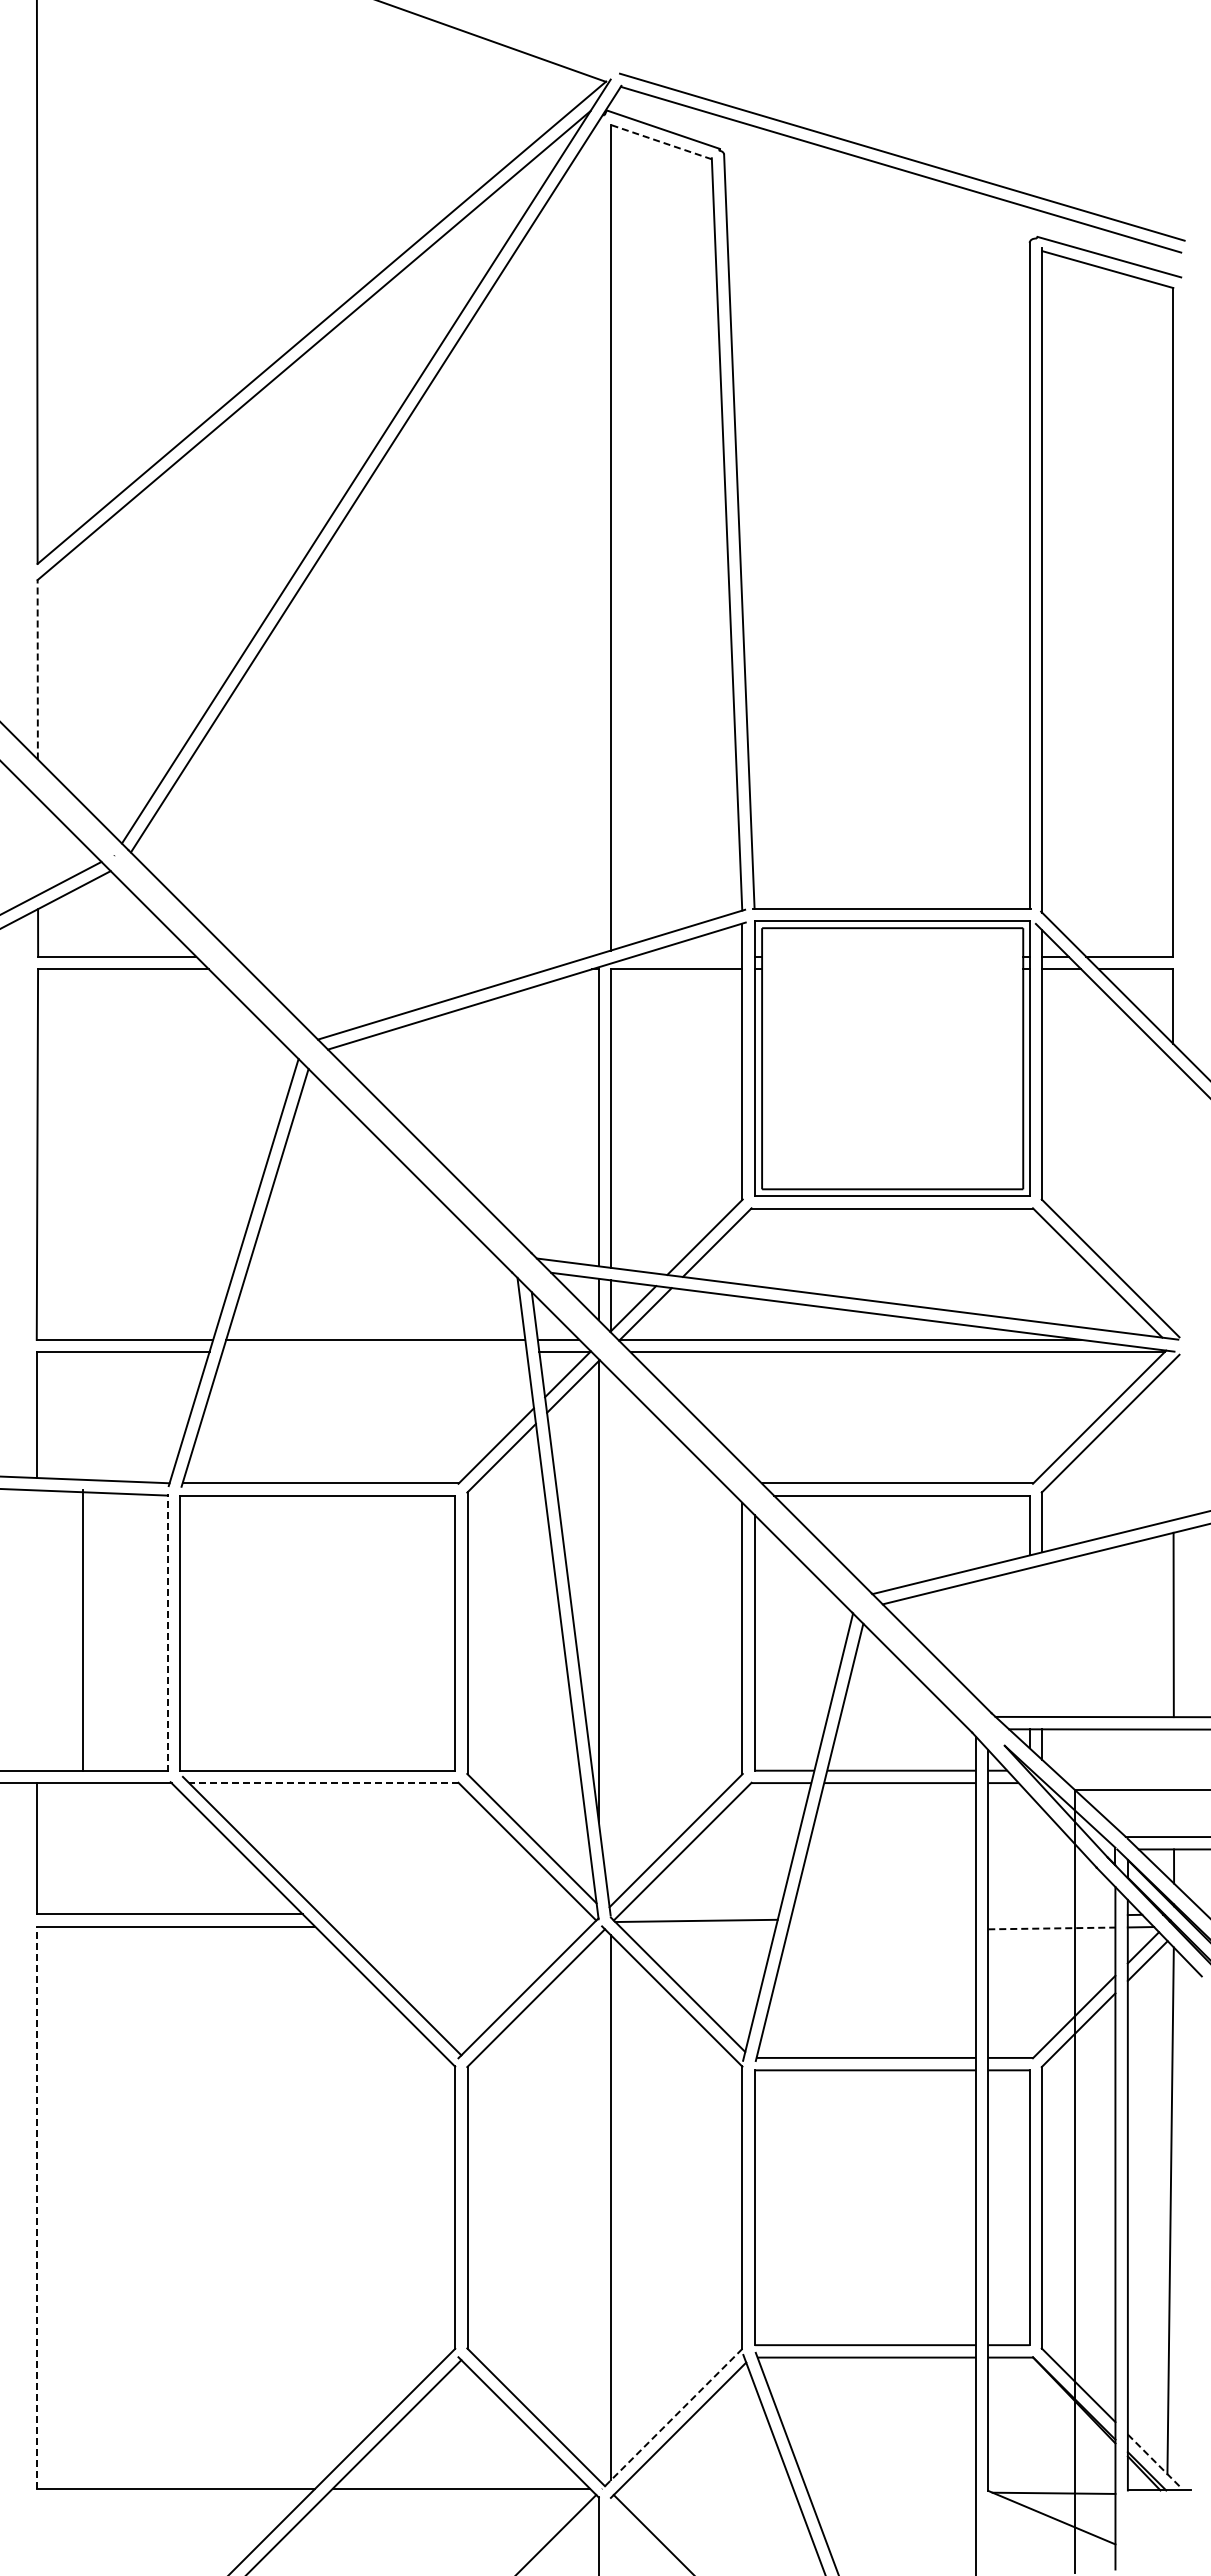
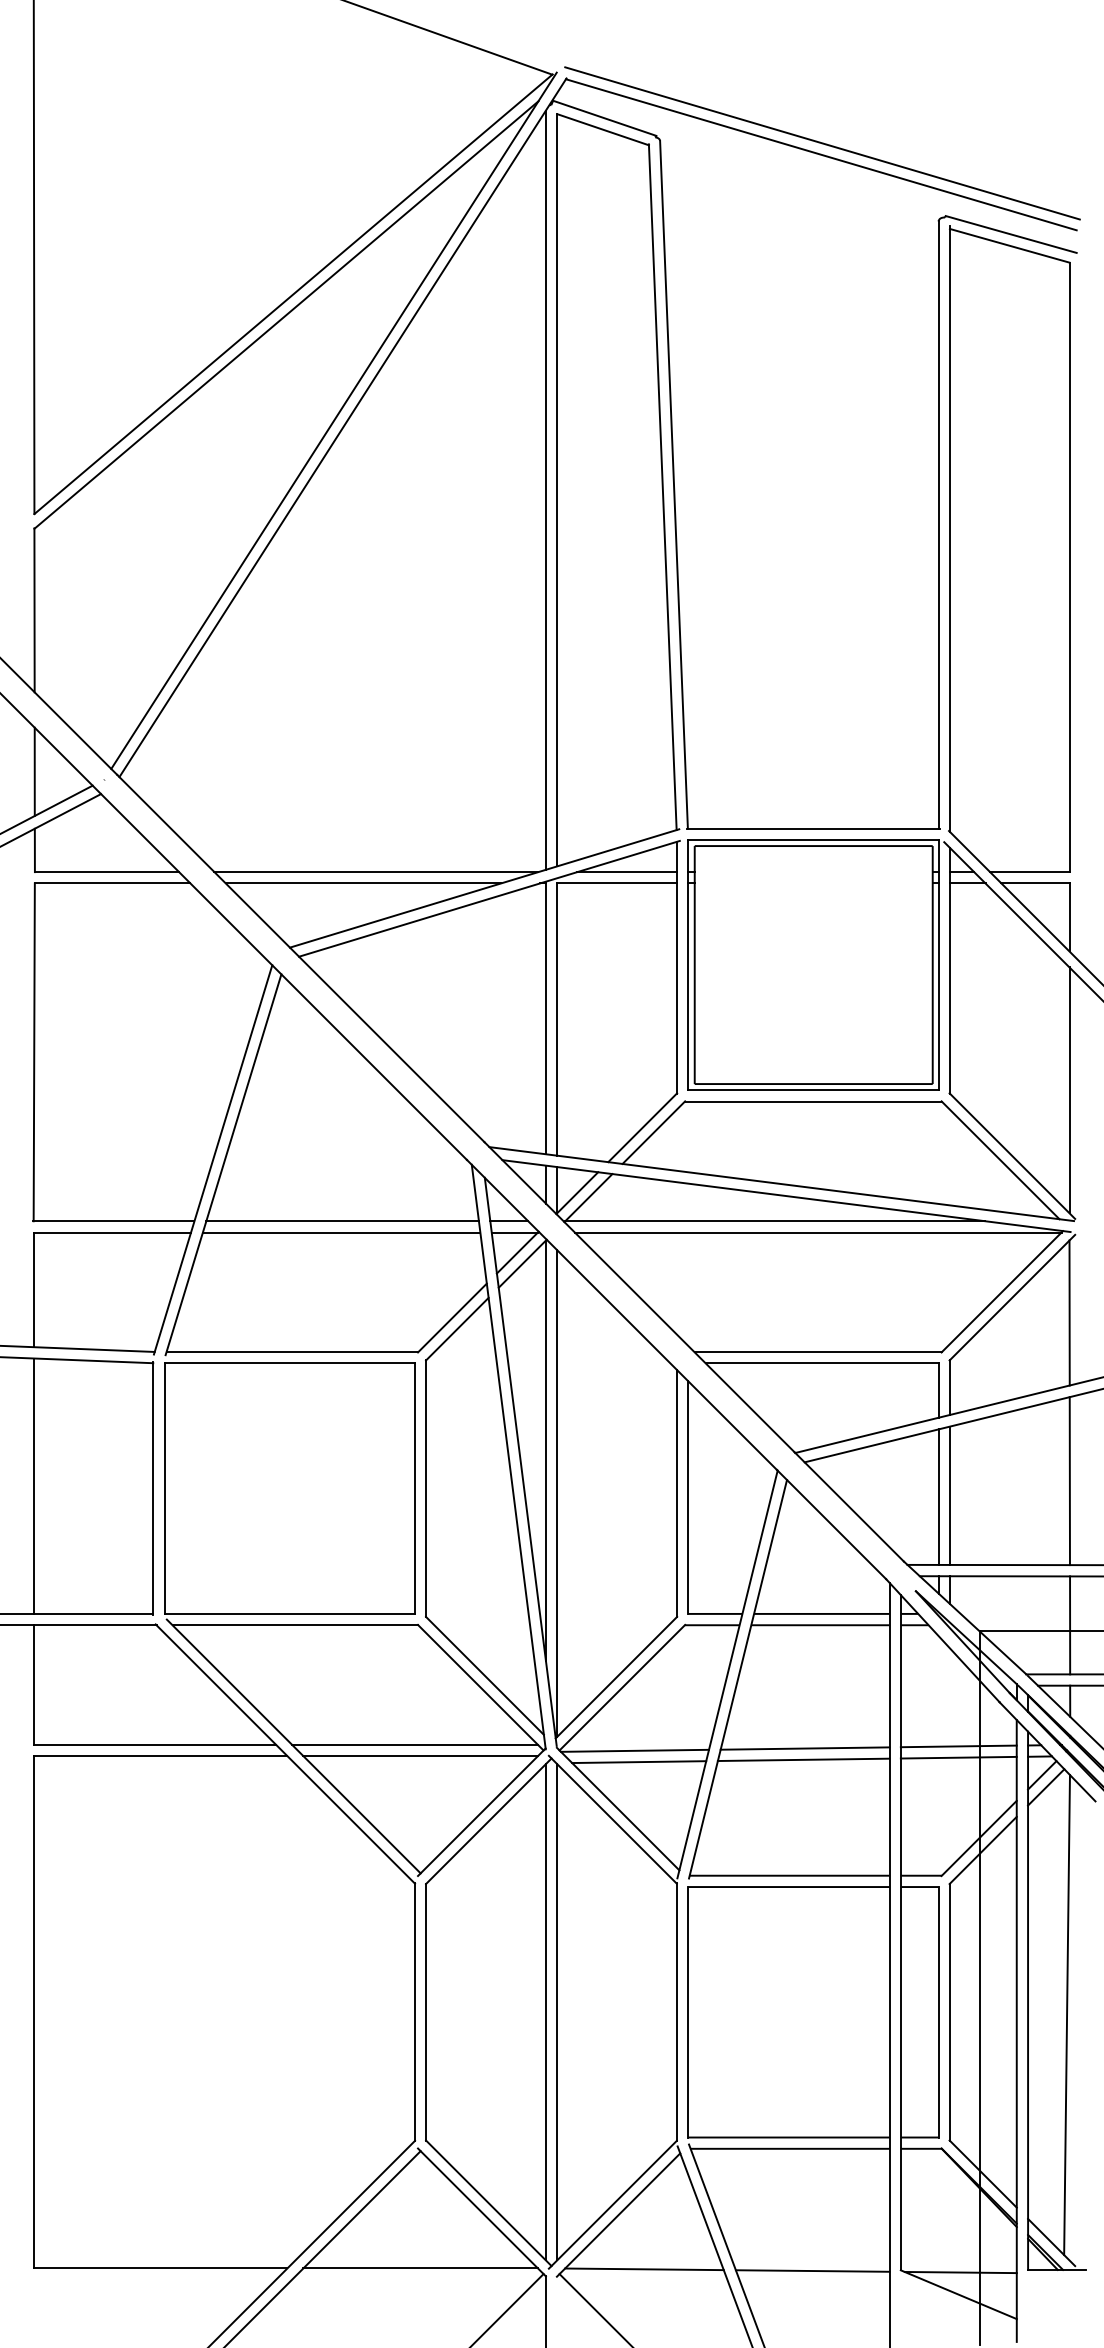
line: (661, 142) -> (603, 129), dashed -> solid
line: (598, 537) -> (545, 489), added
line: (37, 669) -> (34, 610), dashed -> solid
line: (37, 846) -> (34, 771), added
line: (412, 956) -> (376, 871), added
line: (687, 956) -> (626, 871), added
line: (398, 969) -> (363, 883), added
line: (1173, 1196) -> (1069, 1090), added
line: (374, 1352) -> (341, 1232), added
line: (1173, 1440) -> (1069, 1312), added
line: (82, 1630) -> (33, 1486), moved
line: (167, 1632) -> (152, 1487), dashed -> solid
line: (611, 1638) -> (557, 1493), added
line: (1042, 1640) -> (950, 1495), added
line: (1029, 1642) -> (938, 1497), added
line: (324, 1783) -> (295, 1625), dashed -> solid
line: (1173, 1783) -> (1069, 1625), added
line: (455, 1914) -> (415, 1744), added
line: (1051, 1915) -> (958, 1745), added
line: (882, 1918) -> (804, 1748), added
line: (461, 1926) -> (420, 1755), added
line: (1051, 1928) -> (958, 1757), dashed -> solid
line: (881, 1930) -> (803, 1759), added
line: (700, 1933) -> (638, 1762), added
line: (36, 2207) -> (33, 2012), dashed -> solid
line: (598, 2207) -> (545, 2012), added
line: (671, 2419) -> (612, 2205), dashed -> solid
line: (1153, 2460) -> (1051, 2242), dashed -> solid
line: (706, 2489) -> (644, 2269), added
line: (891, 2491) -> (812, 2270), added

